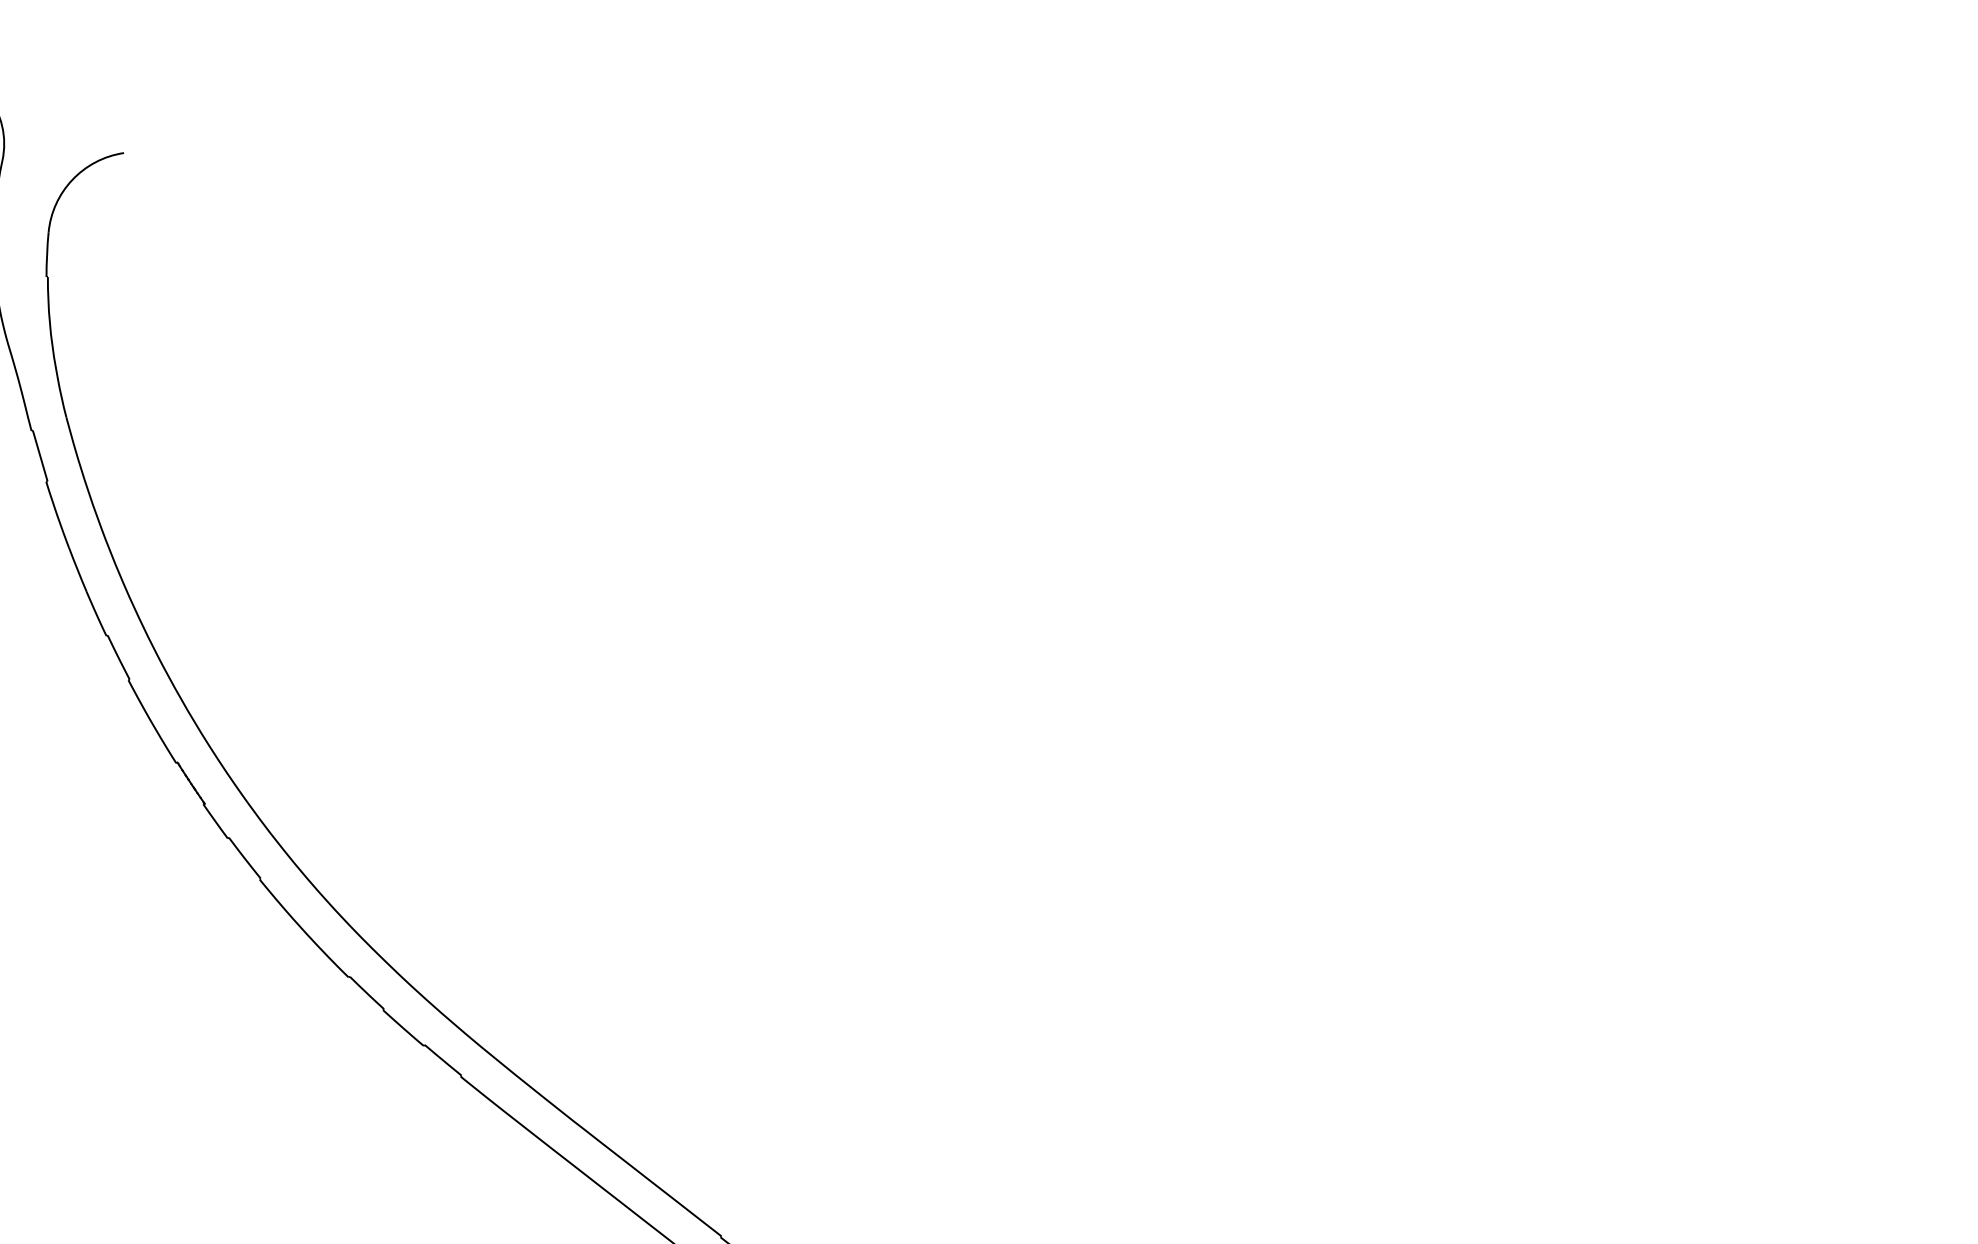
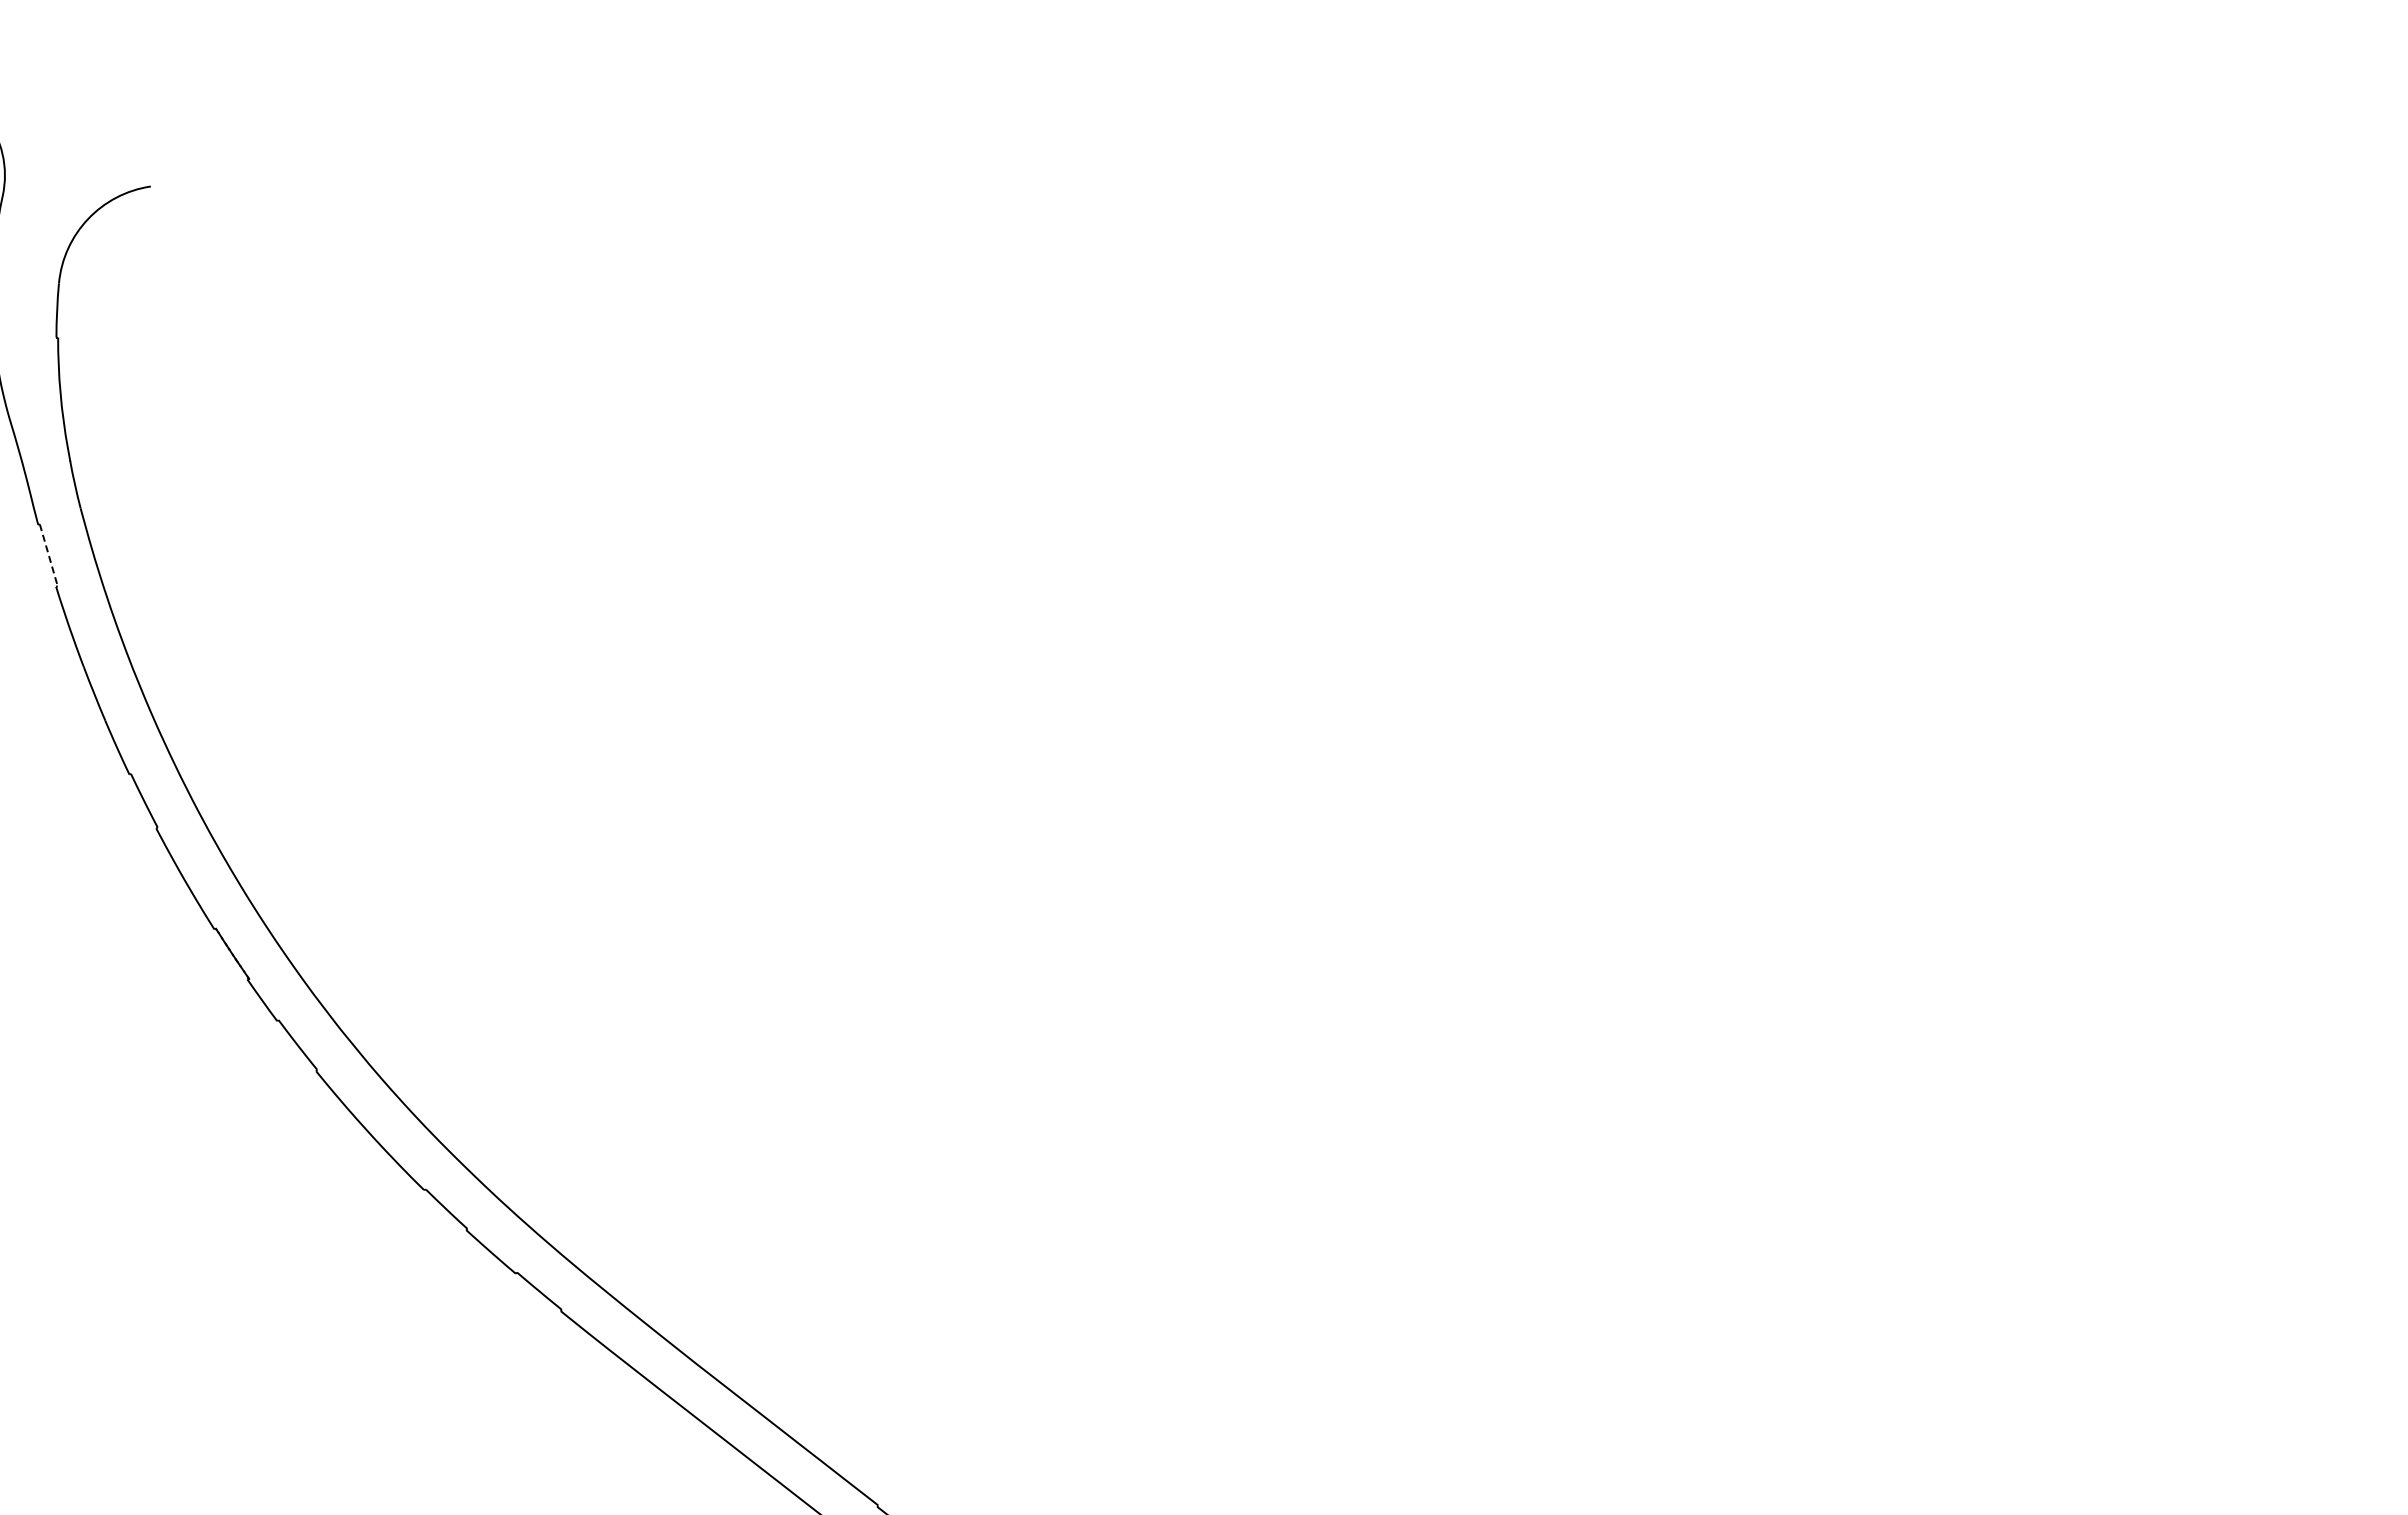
line: (39, 456) -> (48, 555), solid -> dashed

